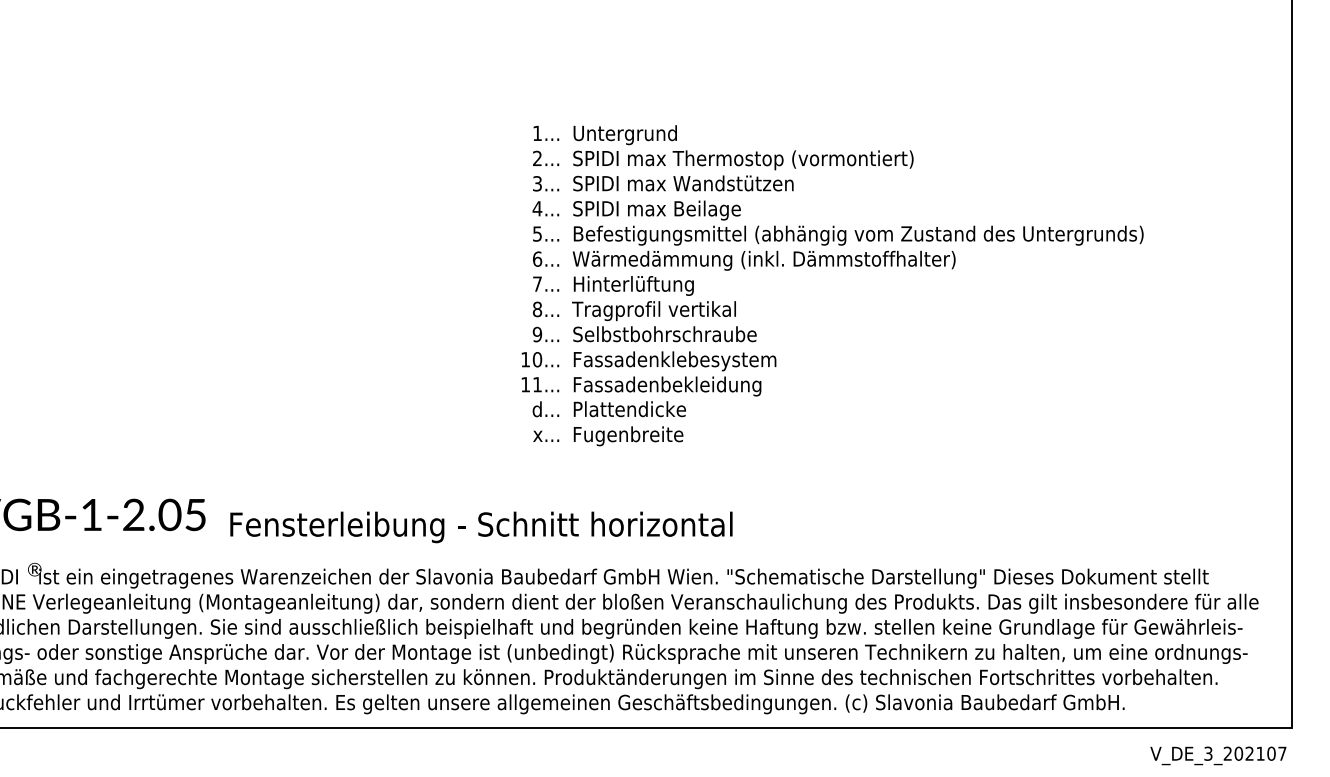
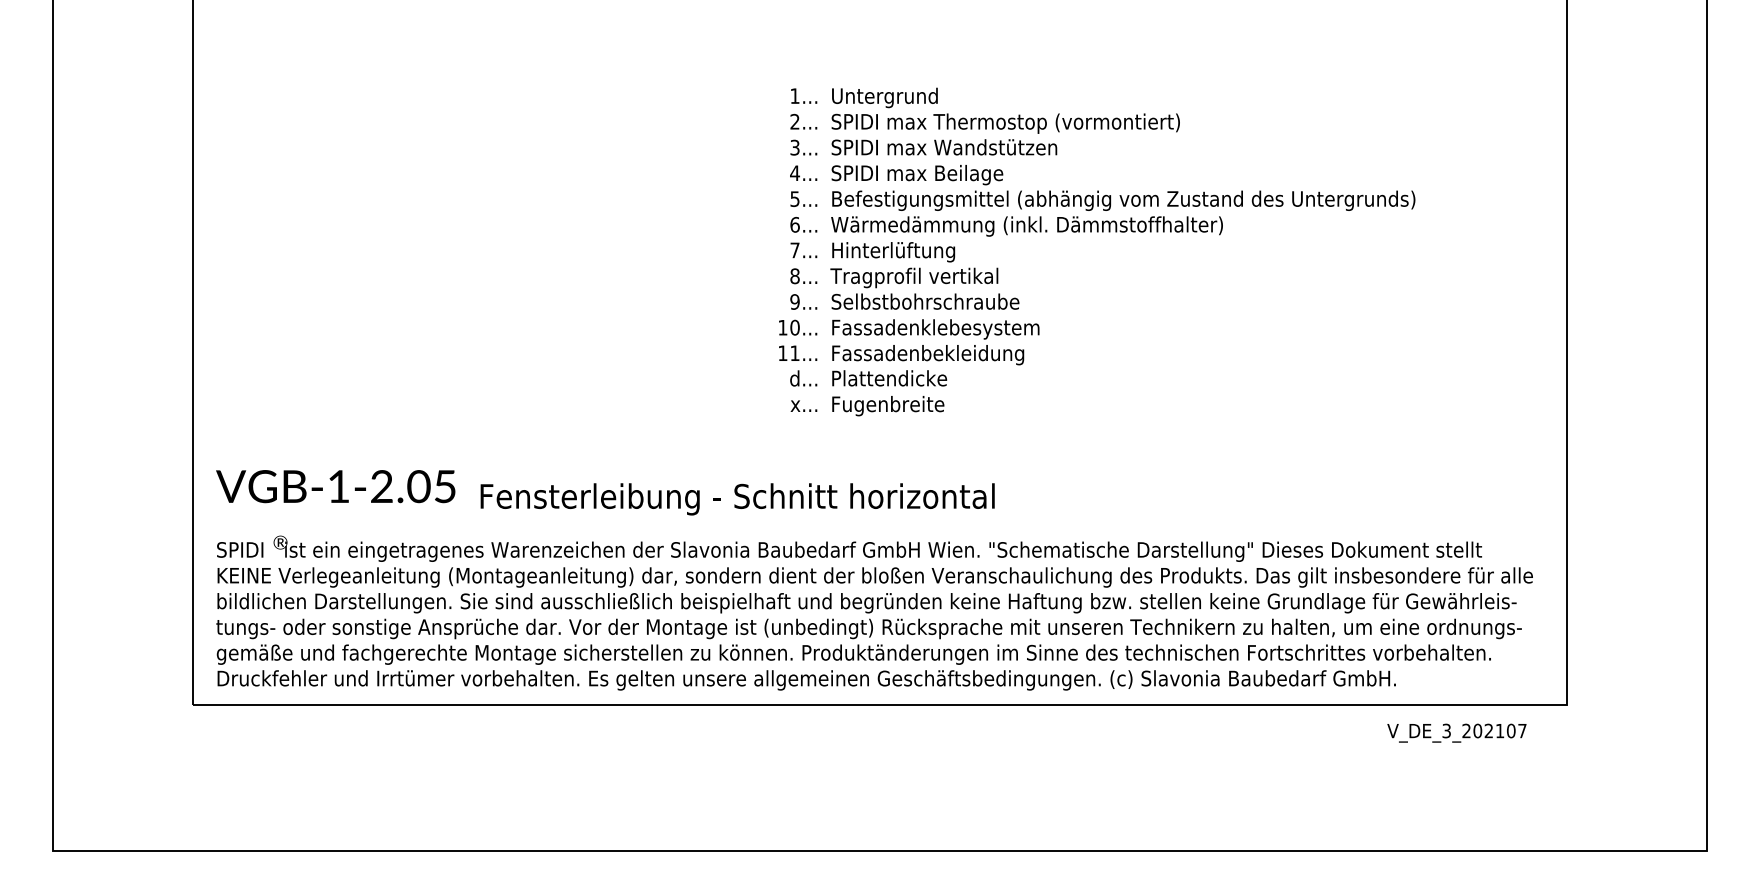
text: (1217, 755) -> (1456, 732), moved

